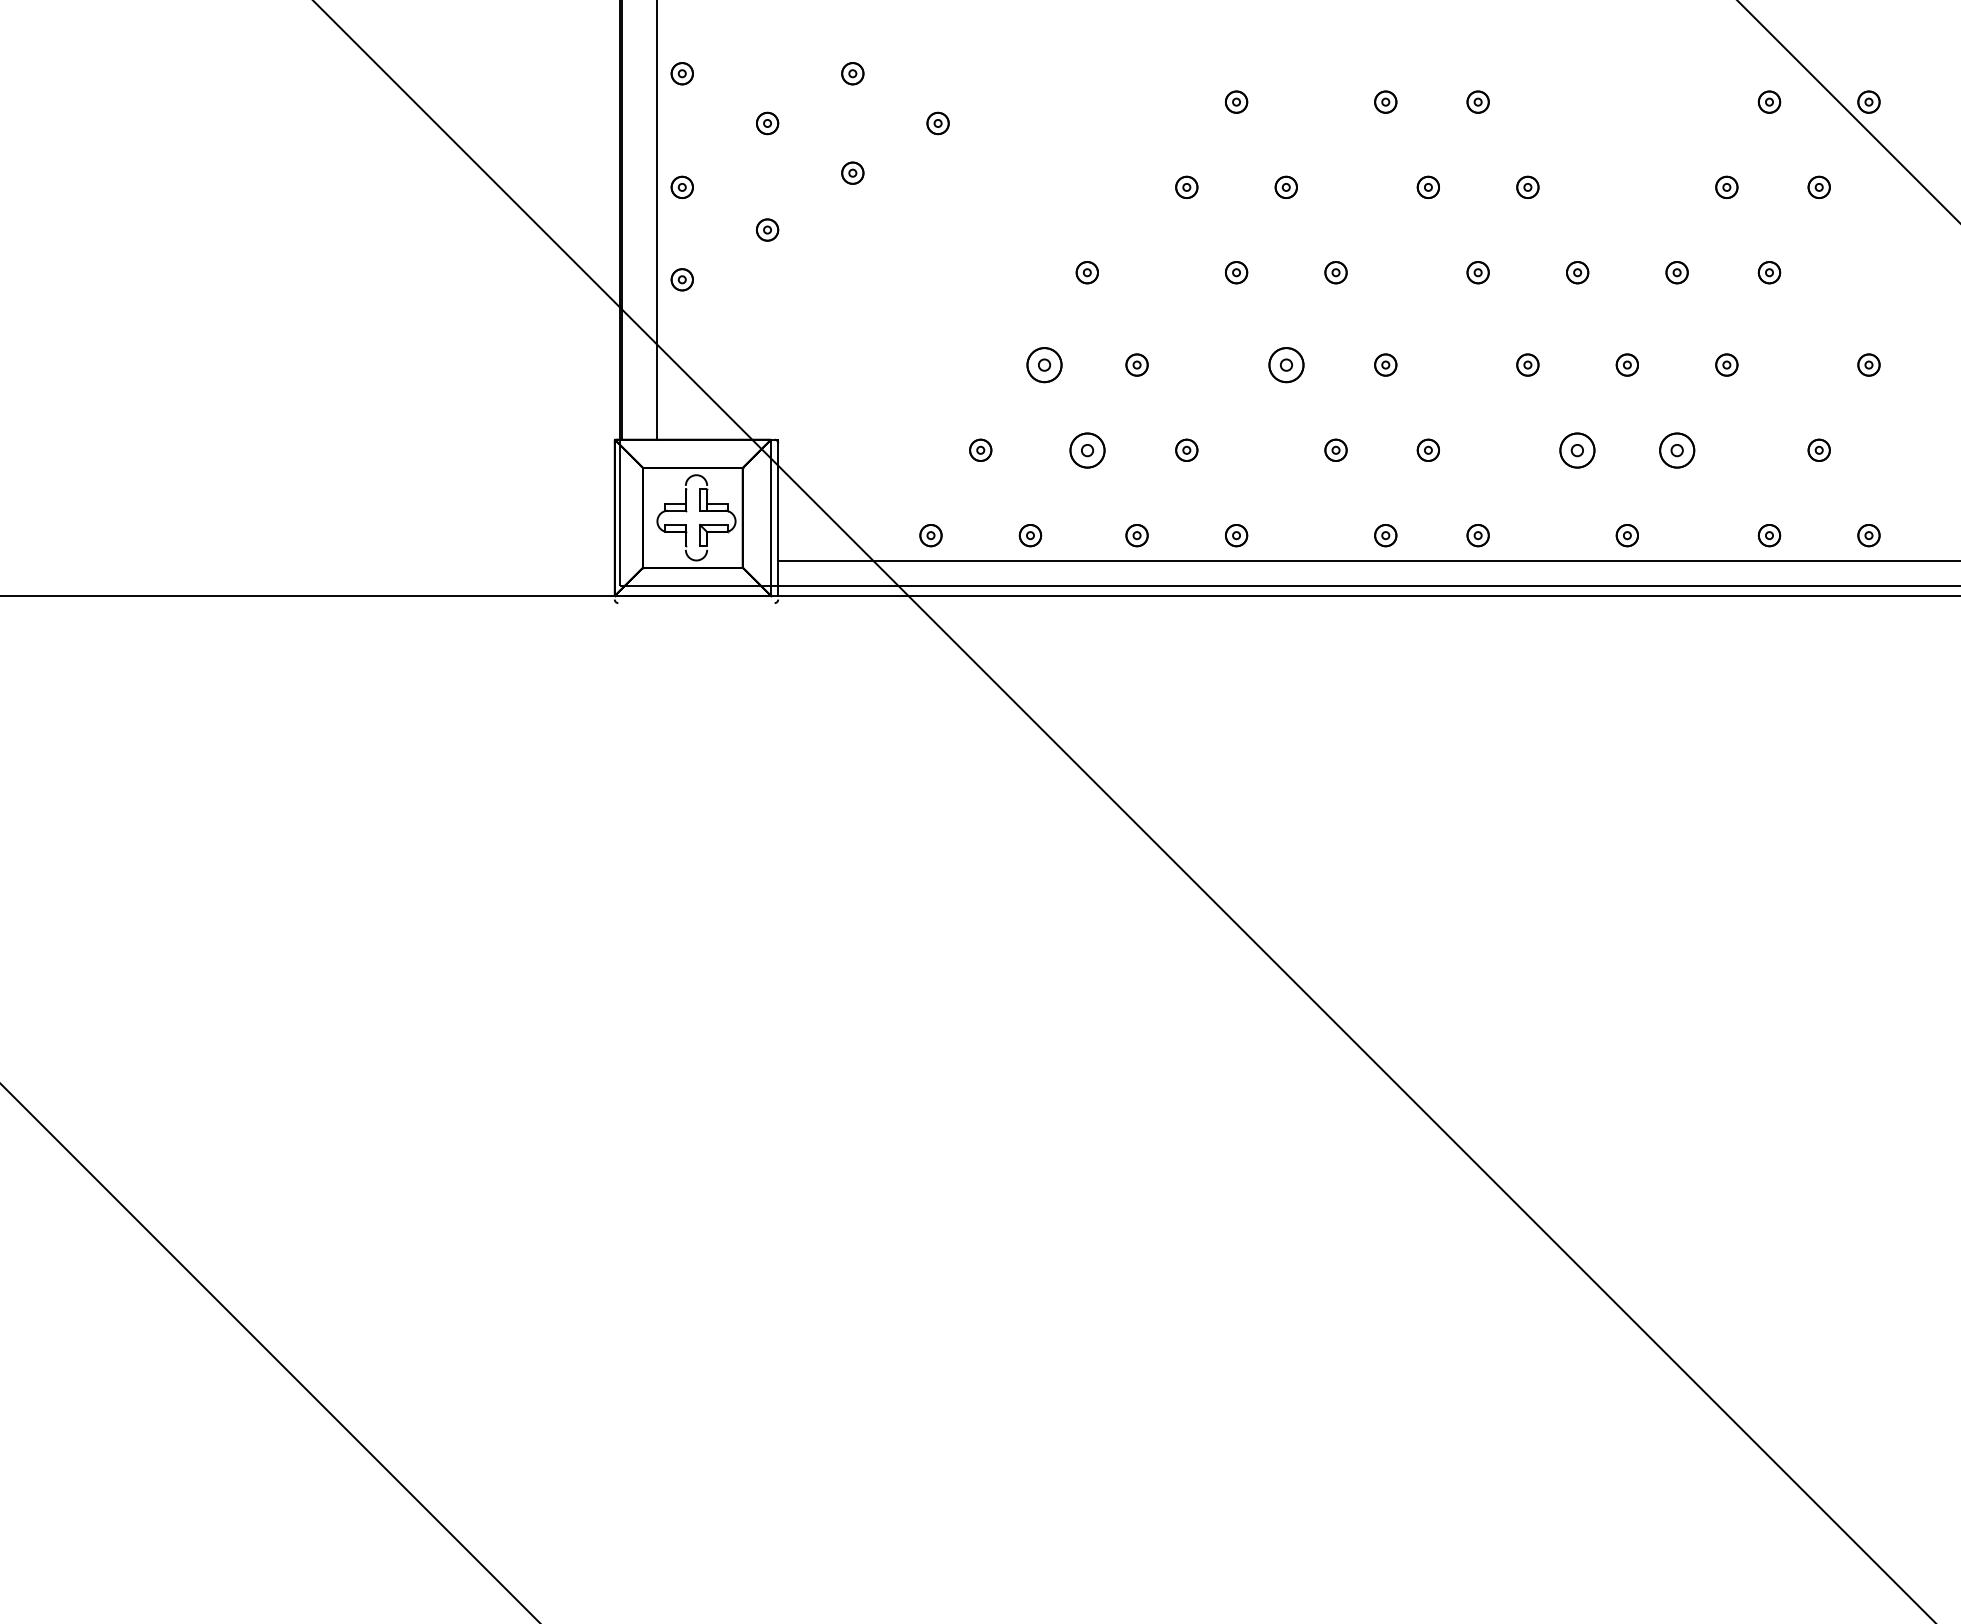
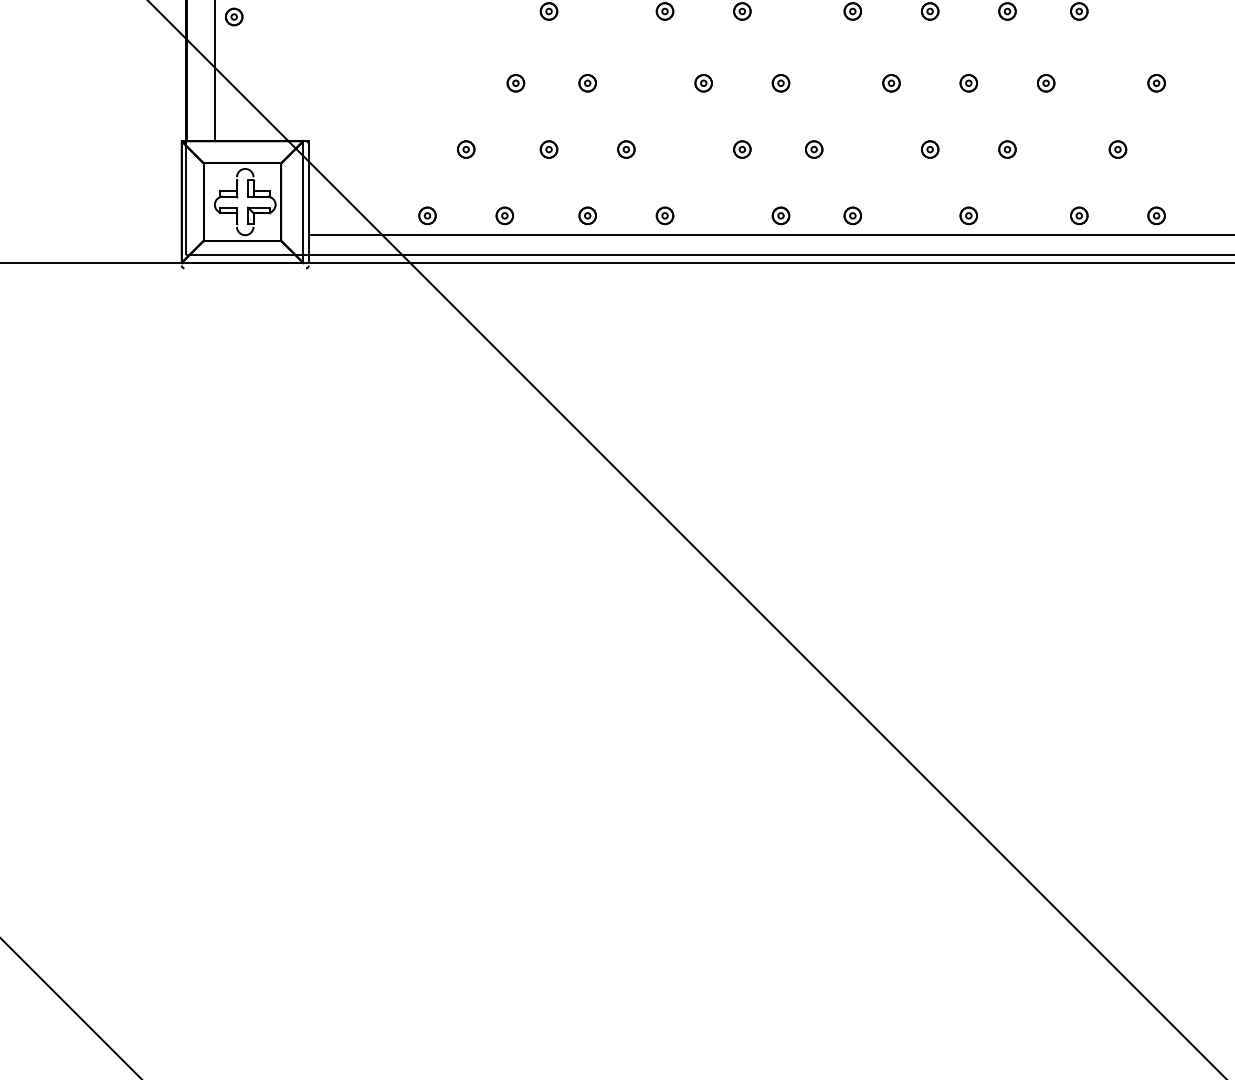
part: (1044, 364) -> (515, 82), size x0.62
part: (1285, 364) -> (703, 82), size x0.62
part: (1086, 449) -> (548, 148), size x0.62
part: (1577, 449) -> (930, 148), size x0.62
part: (1676, 449) -> (1007, 148), size x0.62

